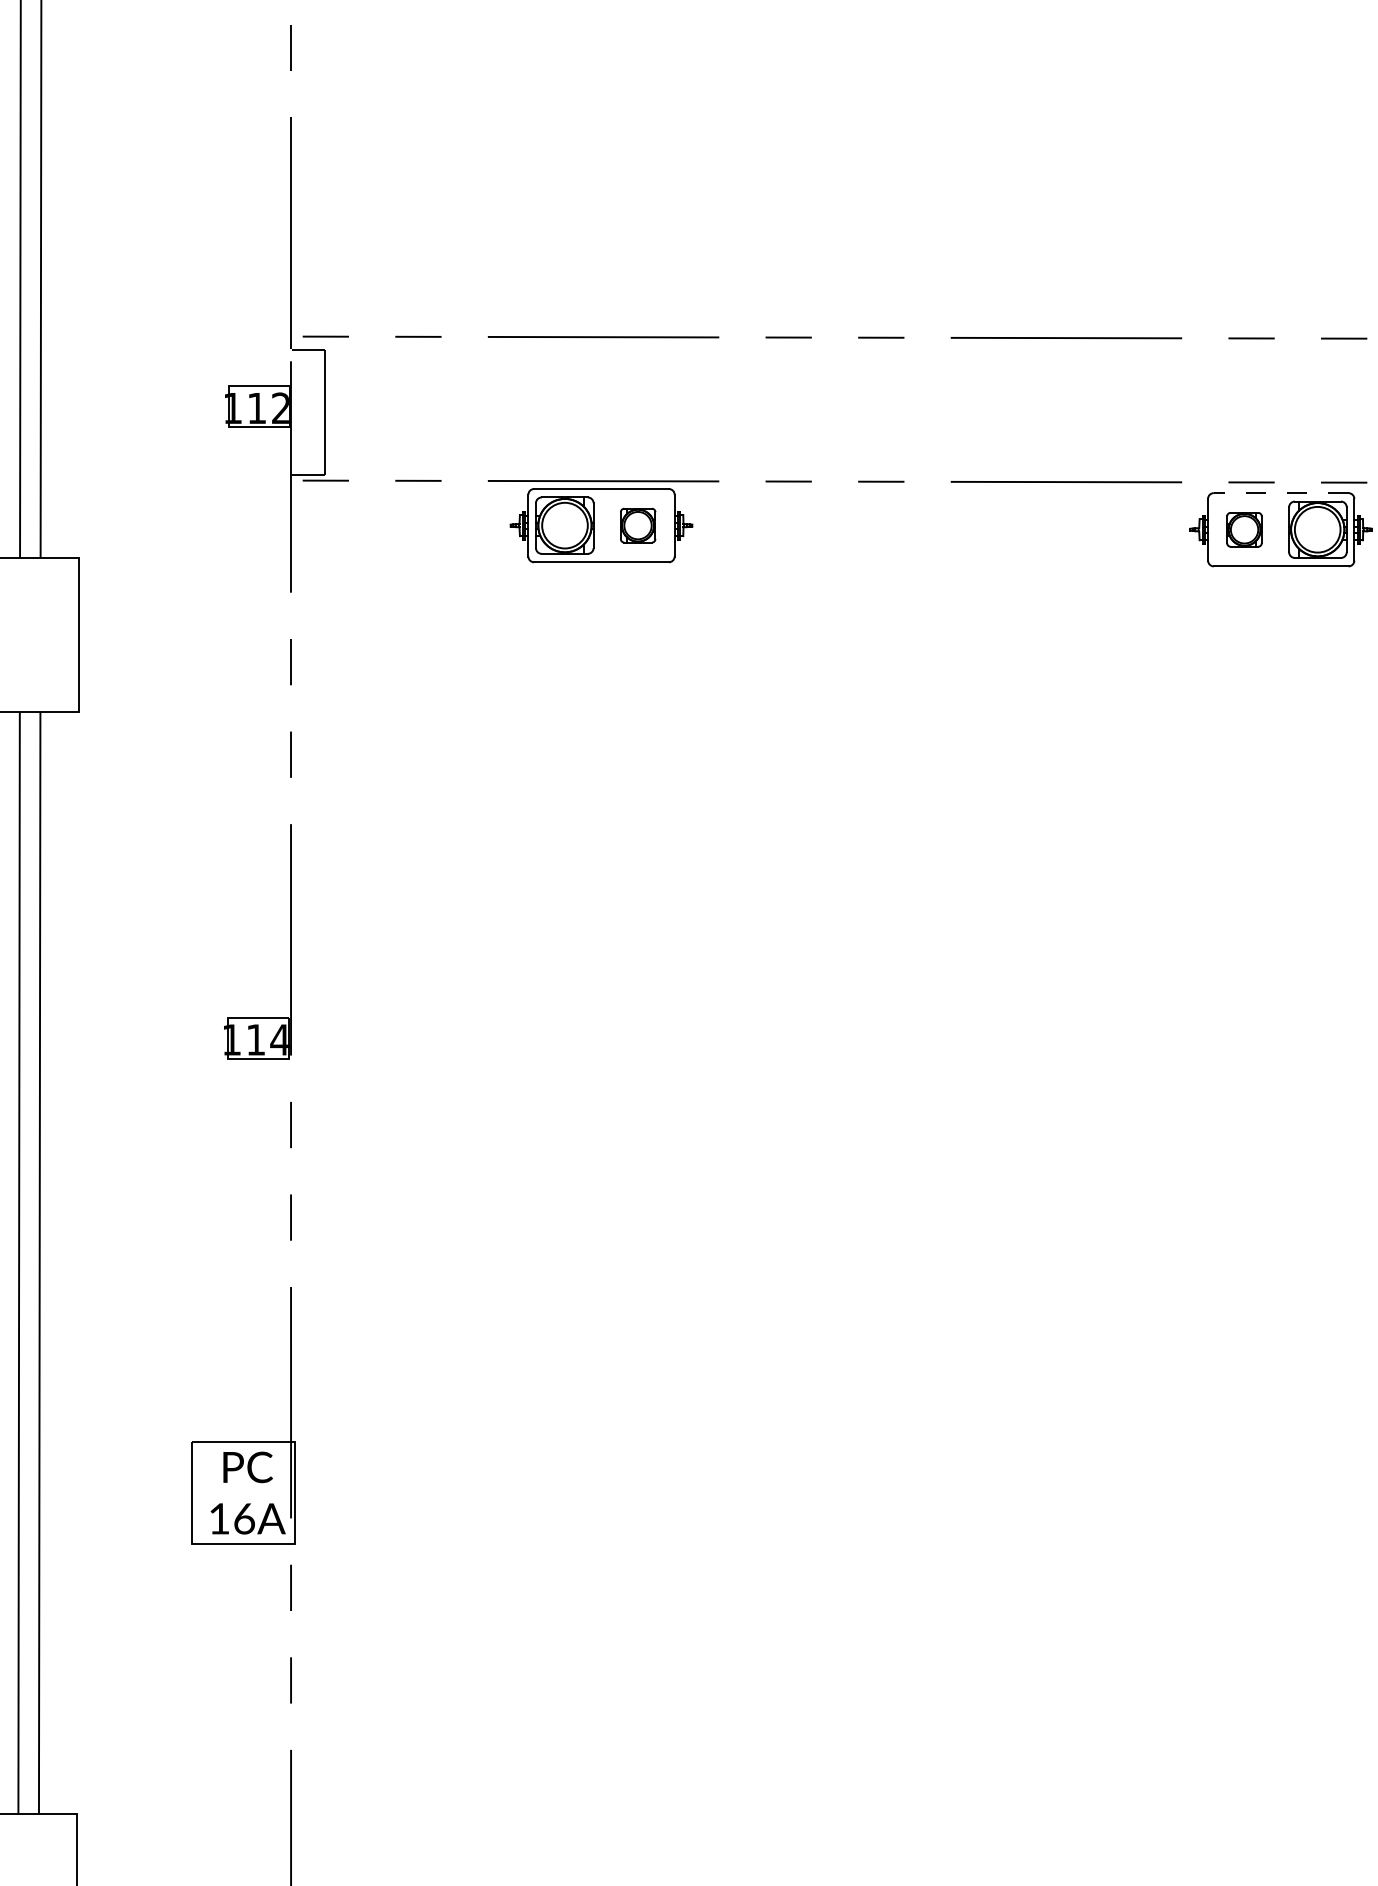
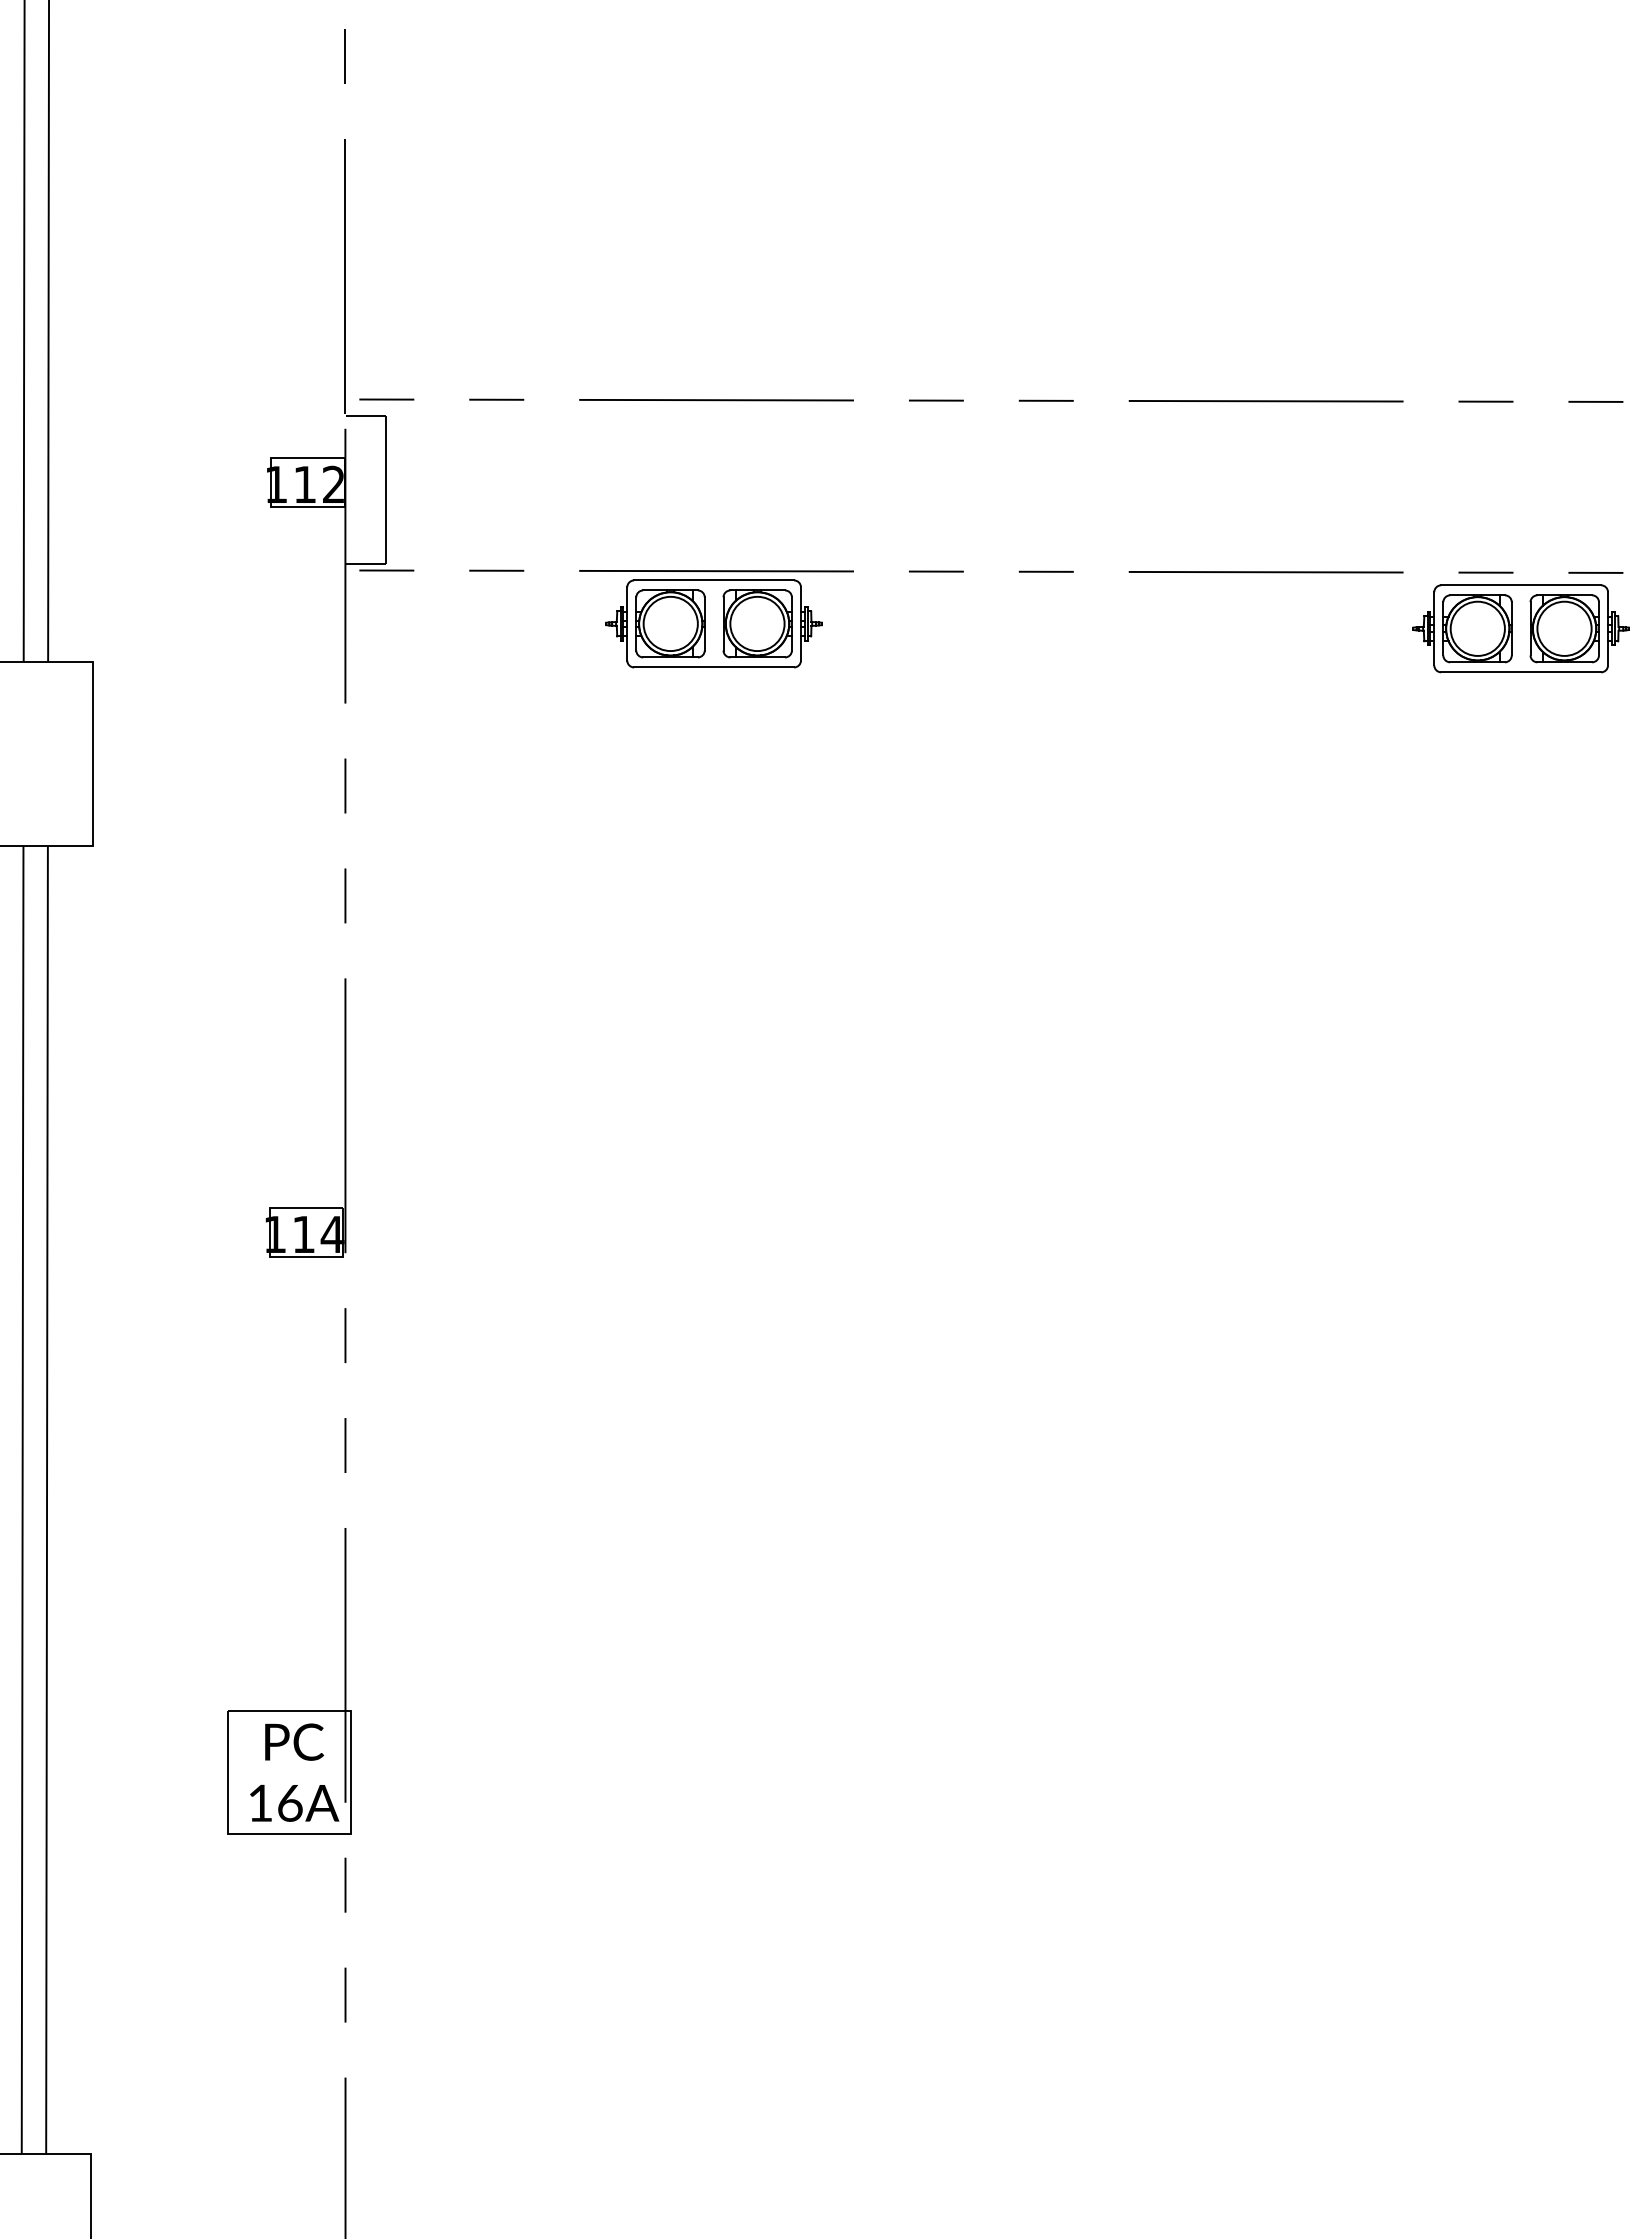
line: (1281, 493) -> (1521, 585), dashed -> solid
part: (638, 525) -> (757, 623), size x1.67
part: (1244, 529) -> (1477, 628), size x1.67

